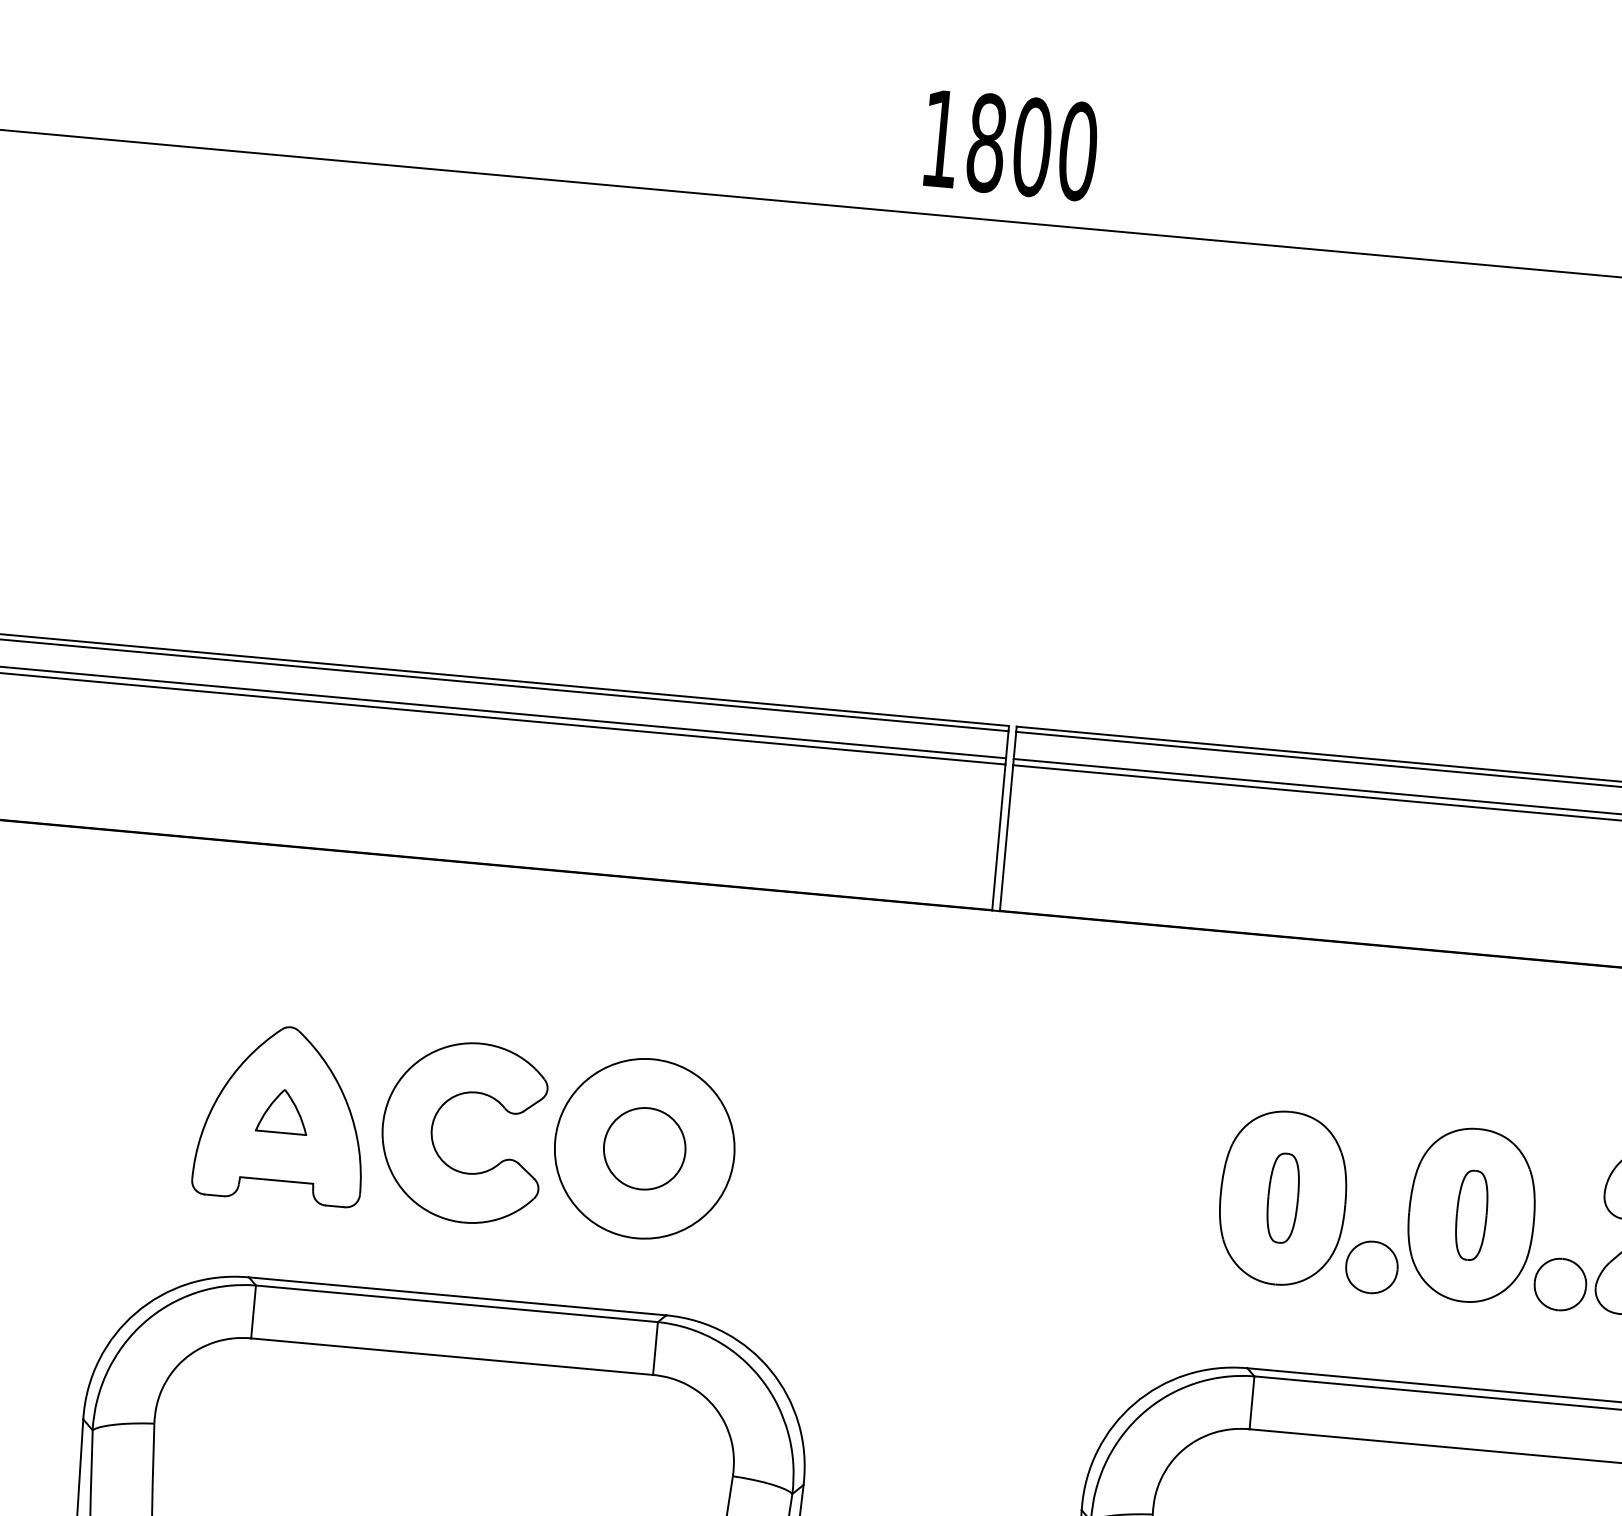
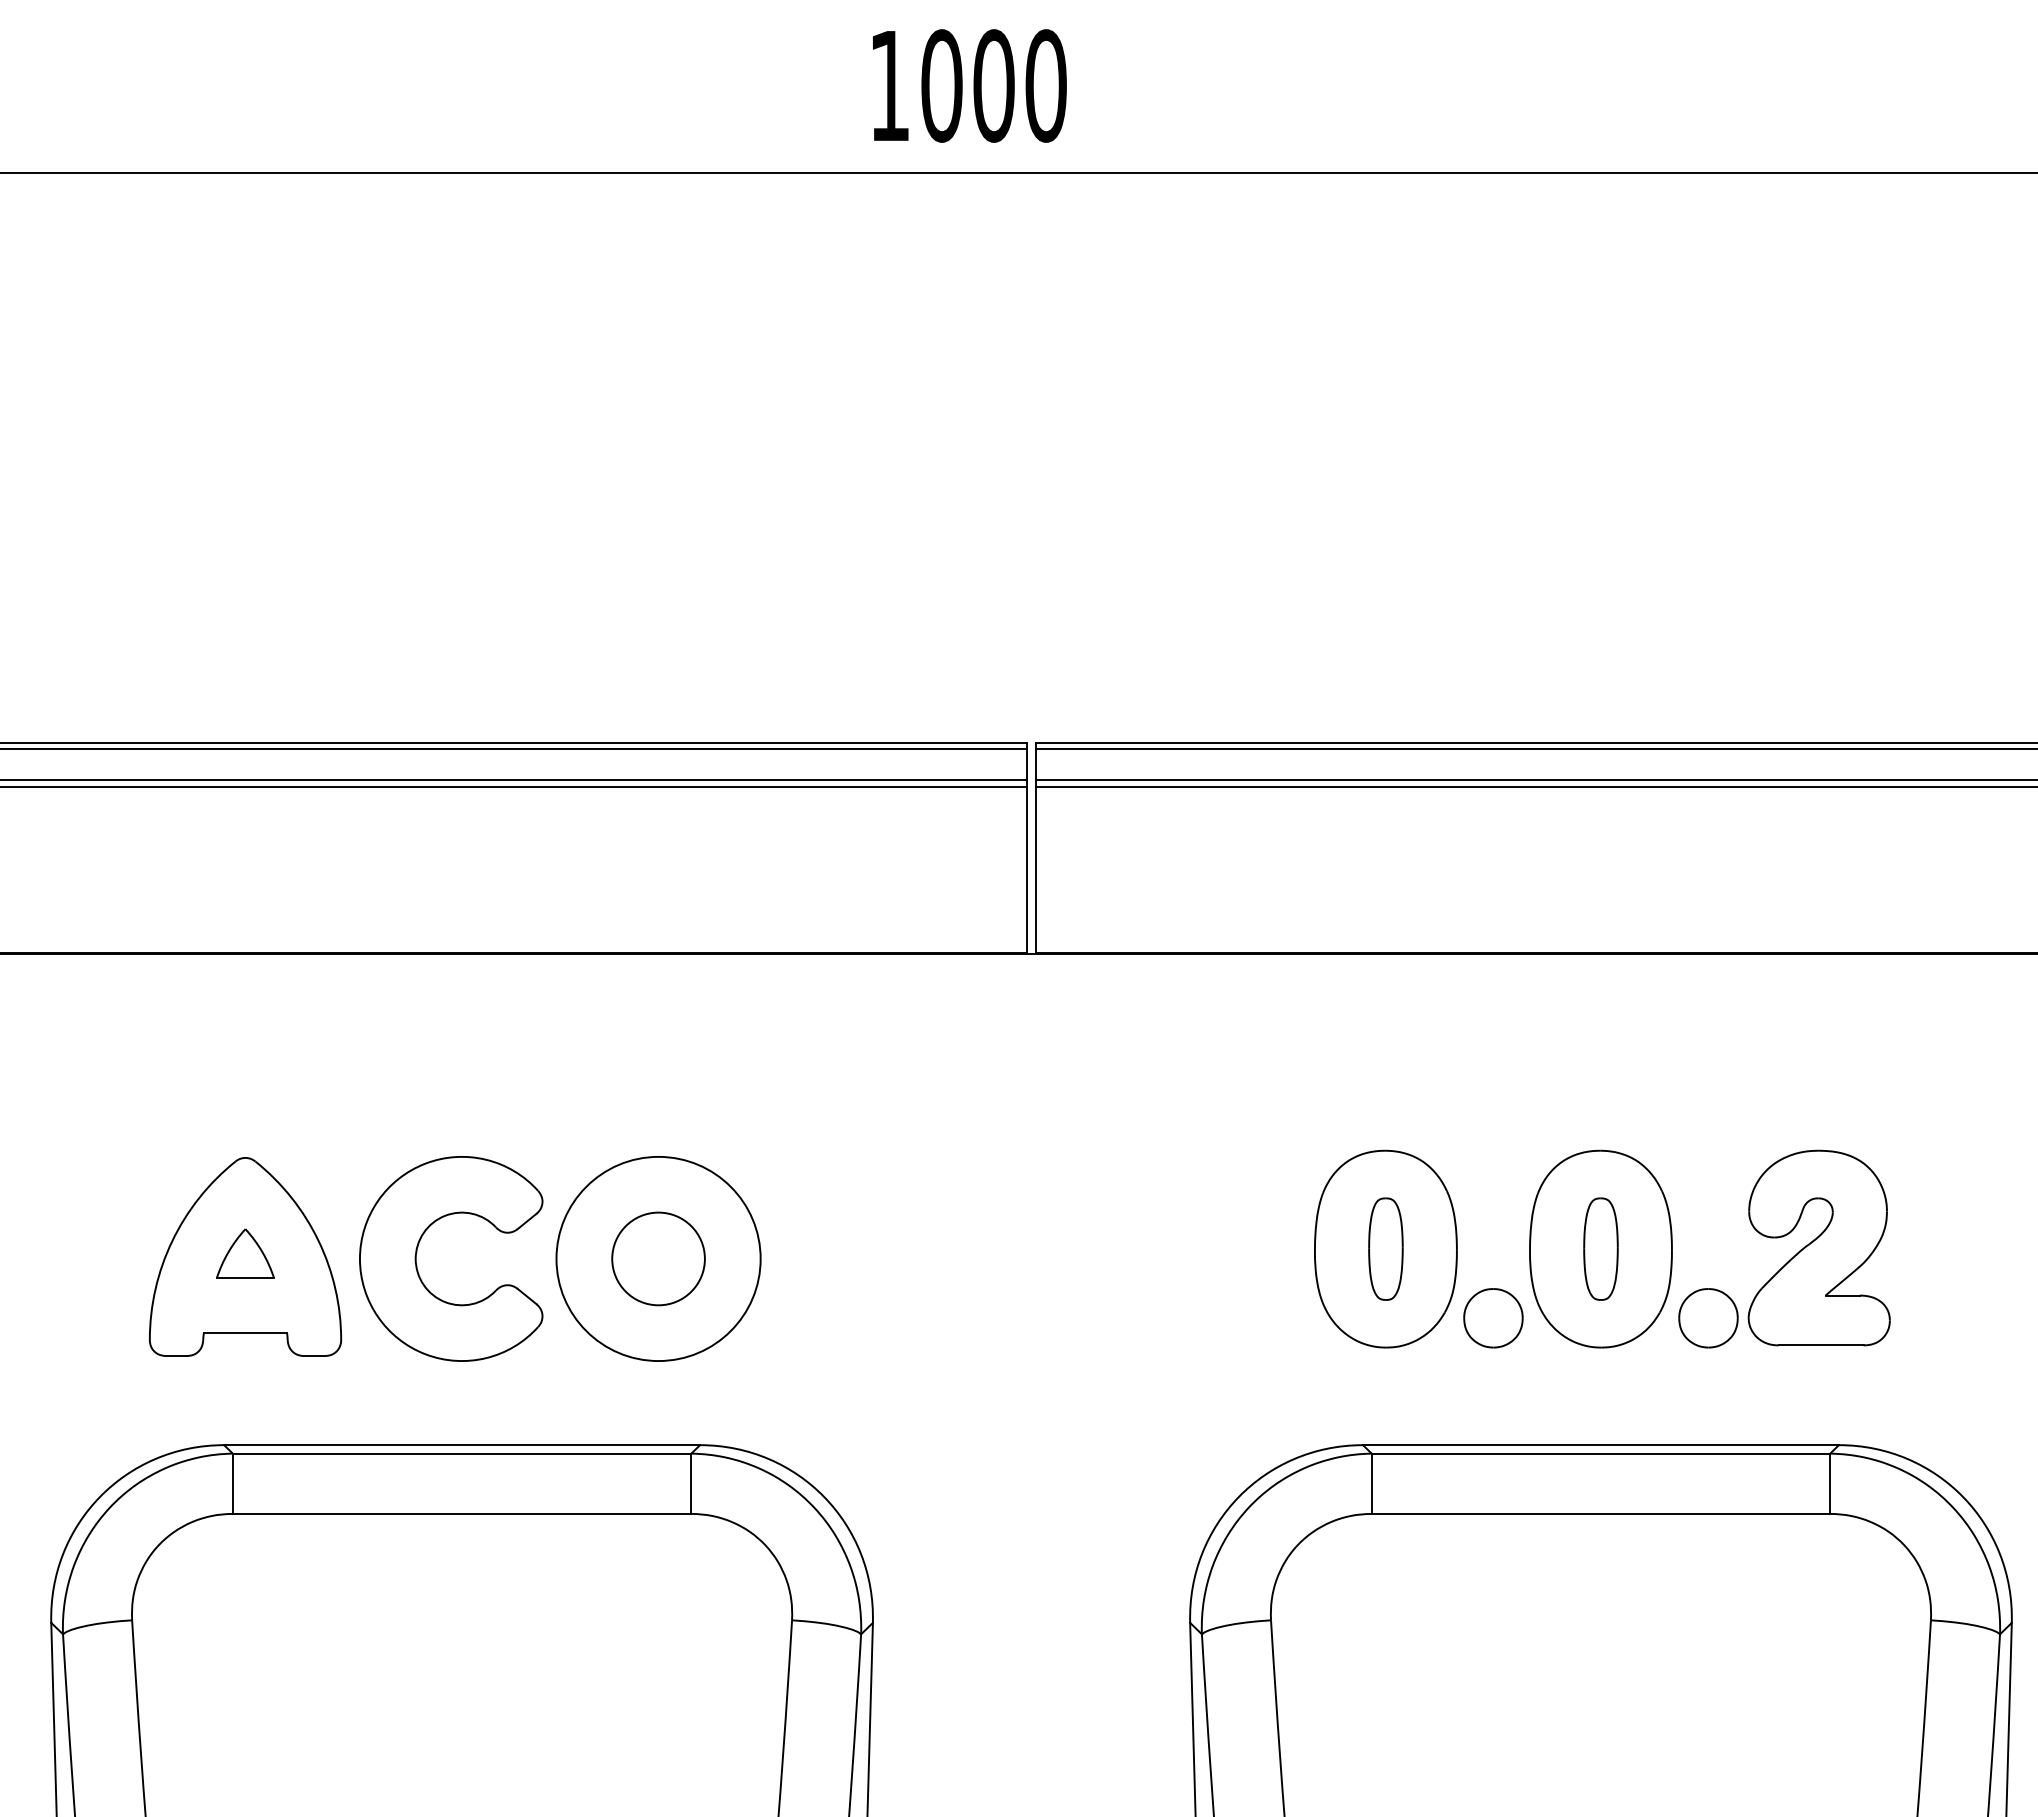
text: (986, 142) -> (941, 85), 1800 -> 1000

